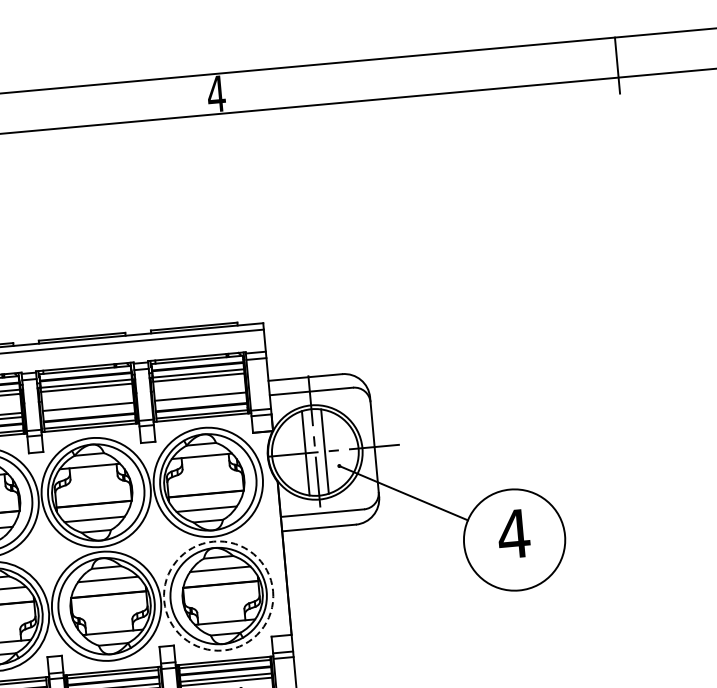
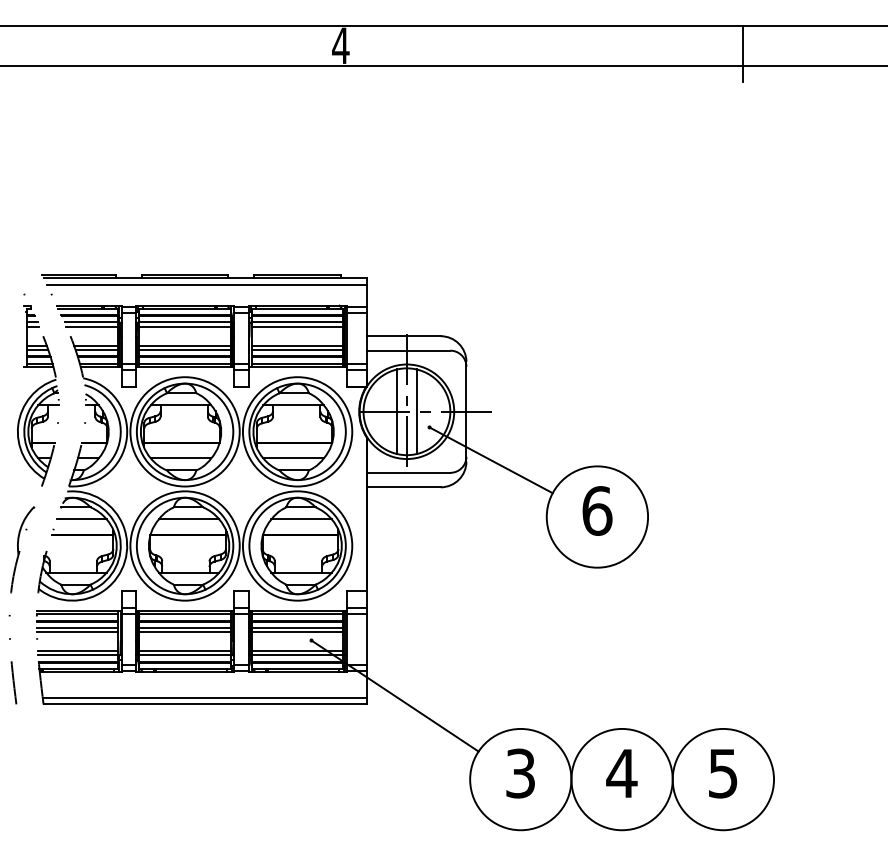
line: (200, 400) -> (297, 349), added
line: (88, 410) -> (184, 349), added
text: (513, 533) -> (596, 510), 4 -> 6
circle: (218, 595) -> (297, 545), dashed -> solid

